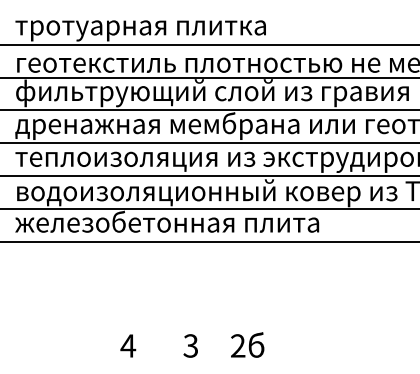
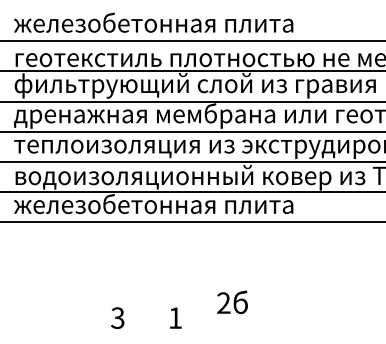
text: (167, 27) -> (153, 25), тротуарная плитка -> железобетонная плита
text: (247, 344) -> (232, 301), moved
text: (127, 346) -> (117, 318), 4 -> 3
text: (189, 346) -> (174, 318), 3 -> 1

